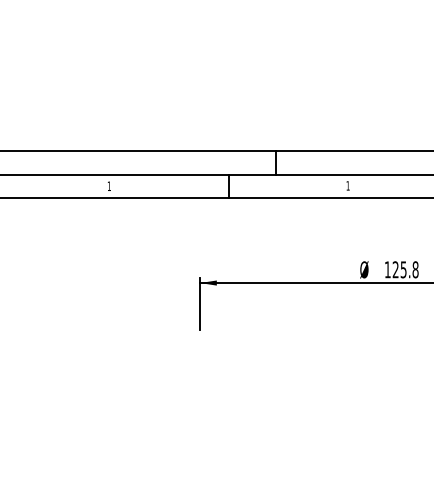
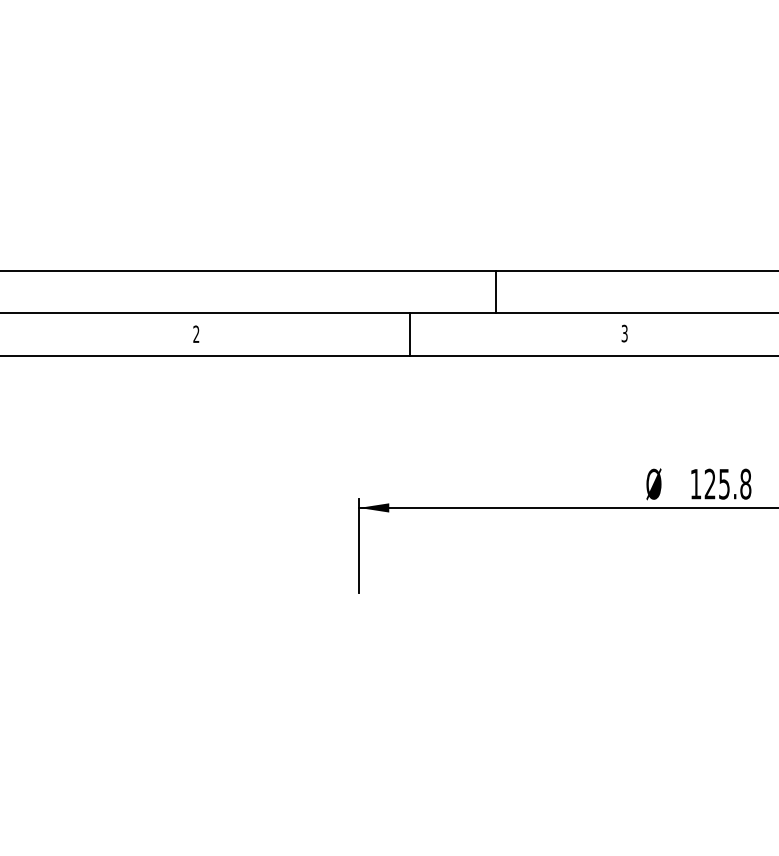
text: (108, 185) -> (194, 332), 1 -> 2
text: (347, 185) -> (623, 332), 1 -> 3

